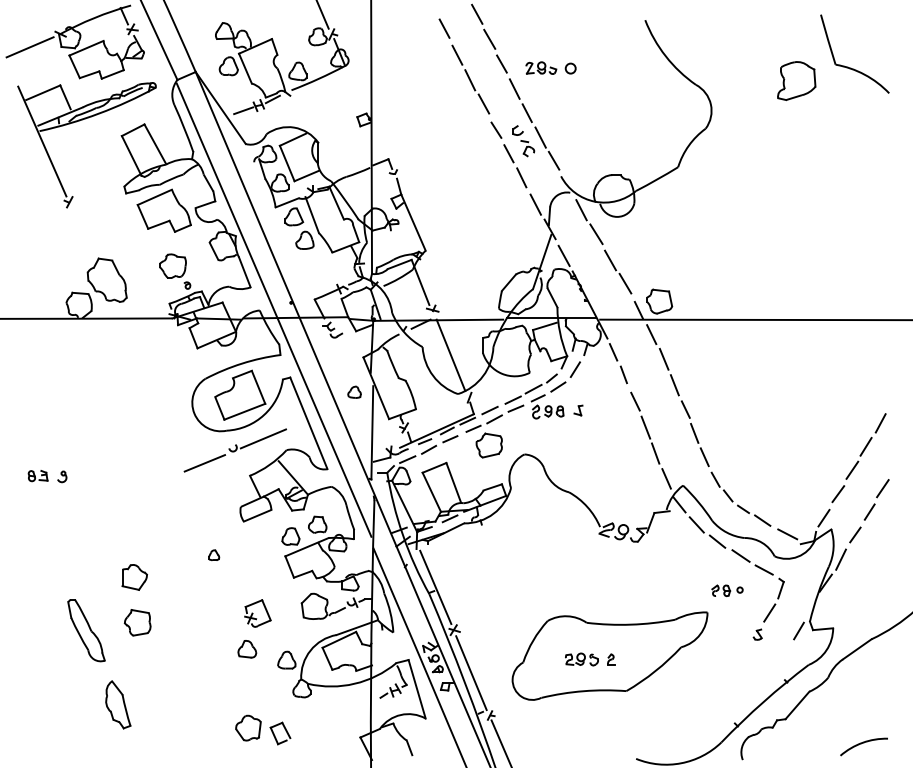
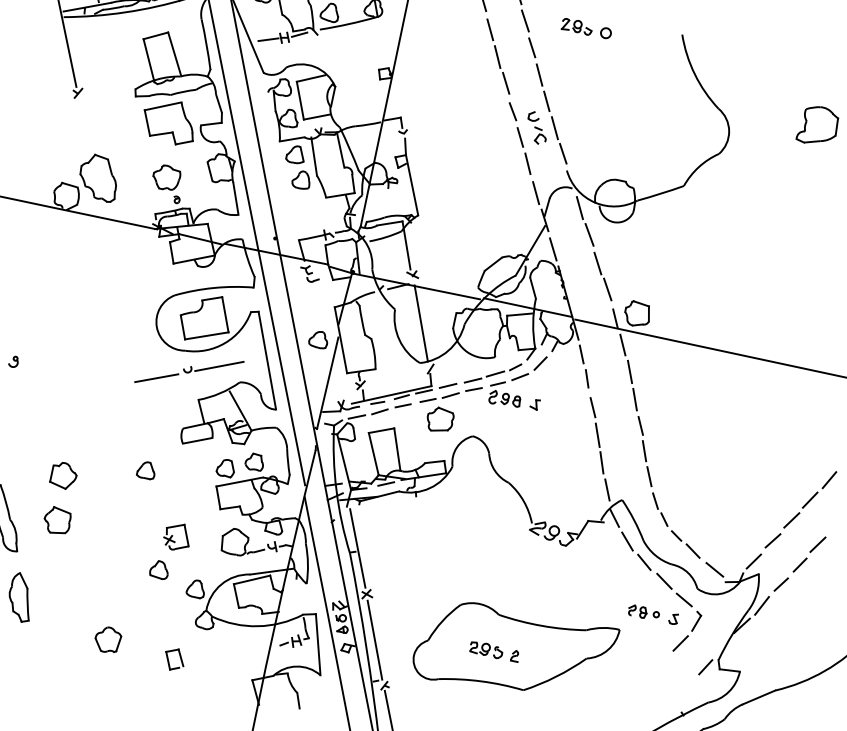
part: (550, 67) -> (586, 27), moved
part: (354, 392) -> (318, 339), size x1.43
part: (213, 555) -> (145, 470), size x1.67
part: (757, 634) -> (673, 618), moved
part: (248, 727) -> (108, 639), moved

